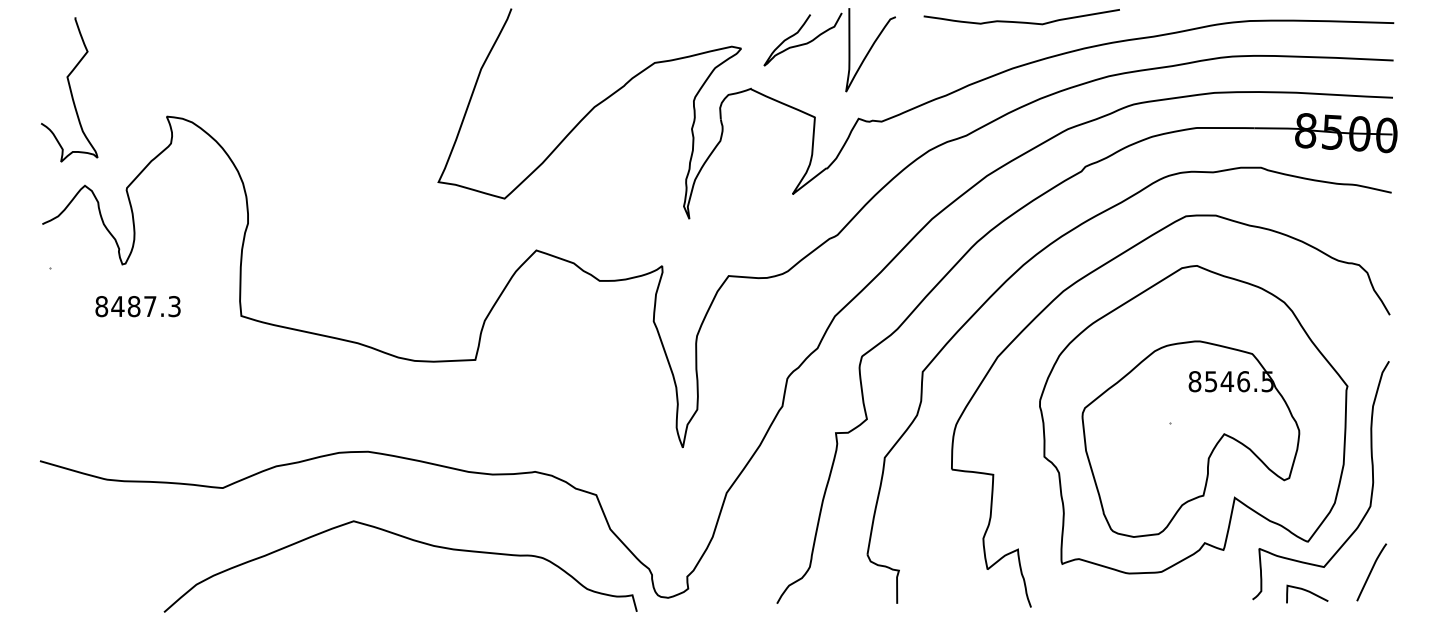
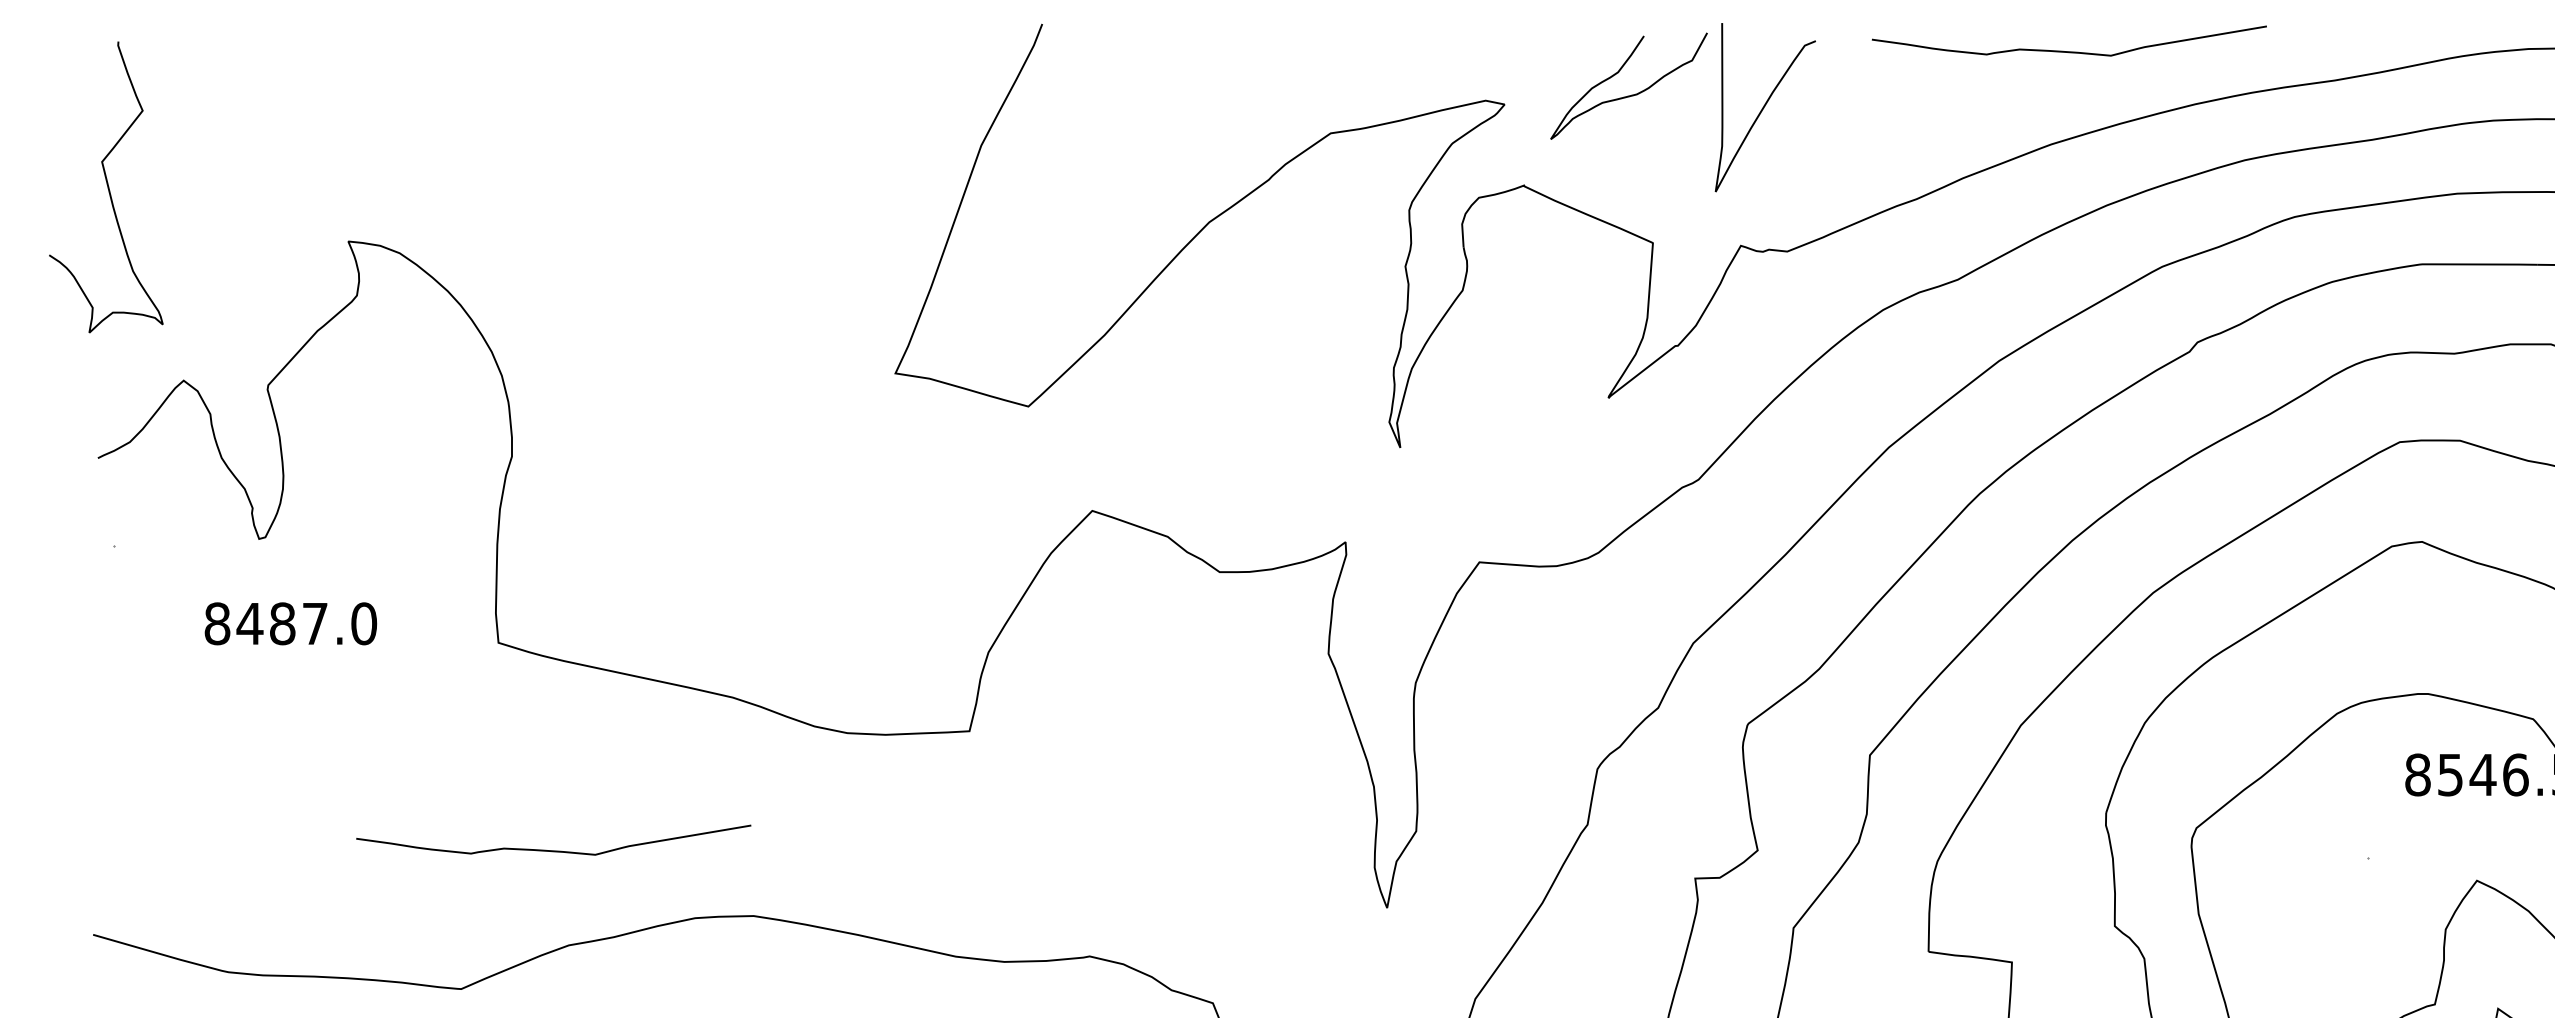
curve: (69, 89) -> (106, 186), moved
text: (174, 306) -> (363, 623), 8487.3 -> 8487.0
curve: (268, 418) -> (553, 849), added

